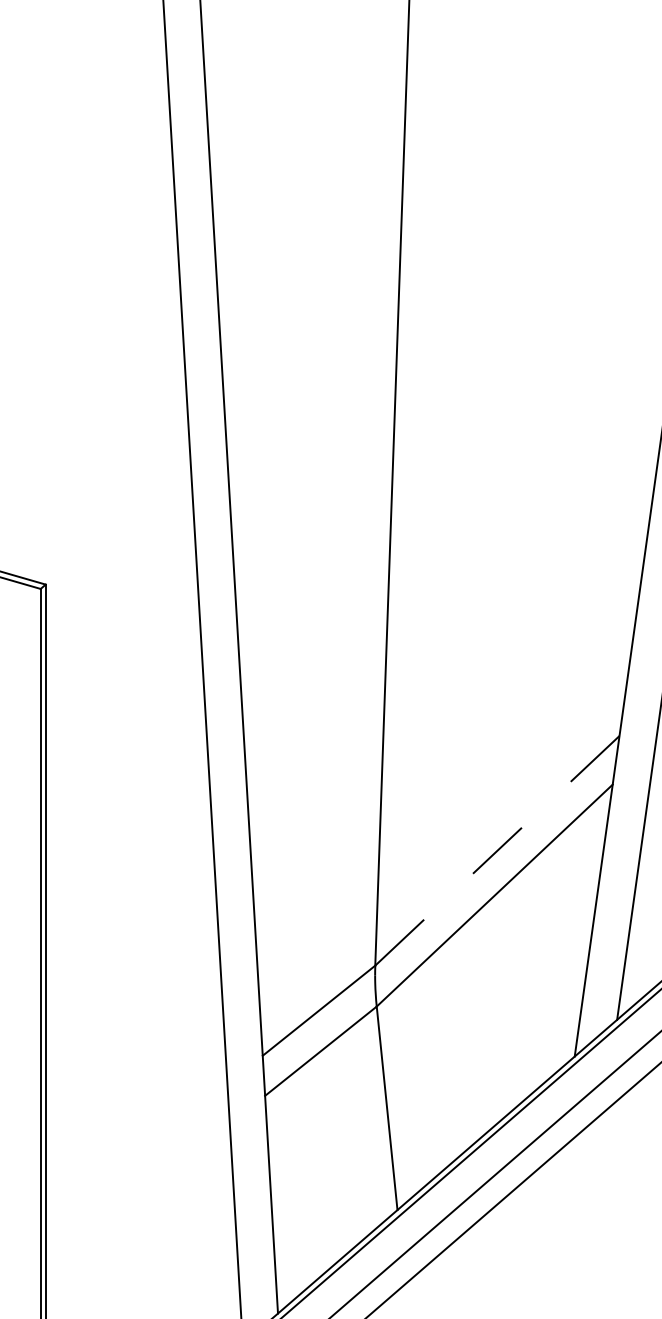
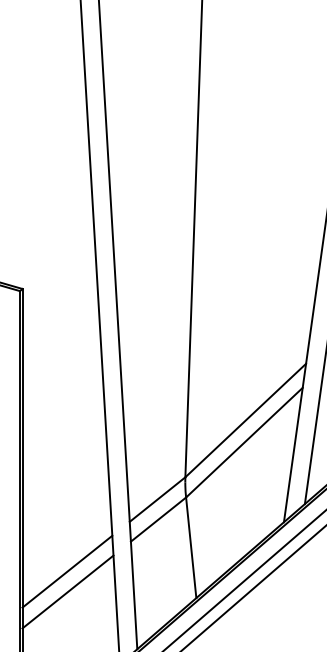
line: (496, 850) -> (245, 420), dashed -> solid
line: (136, 1156) -> (67, 571), added
line: (136, 1196) -> (67, 591), added

